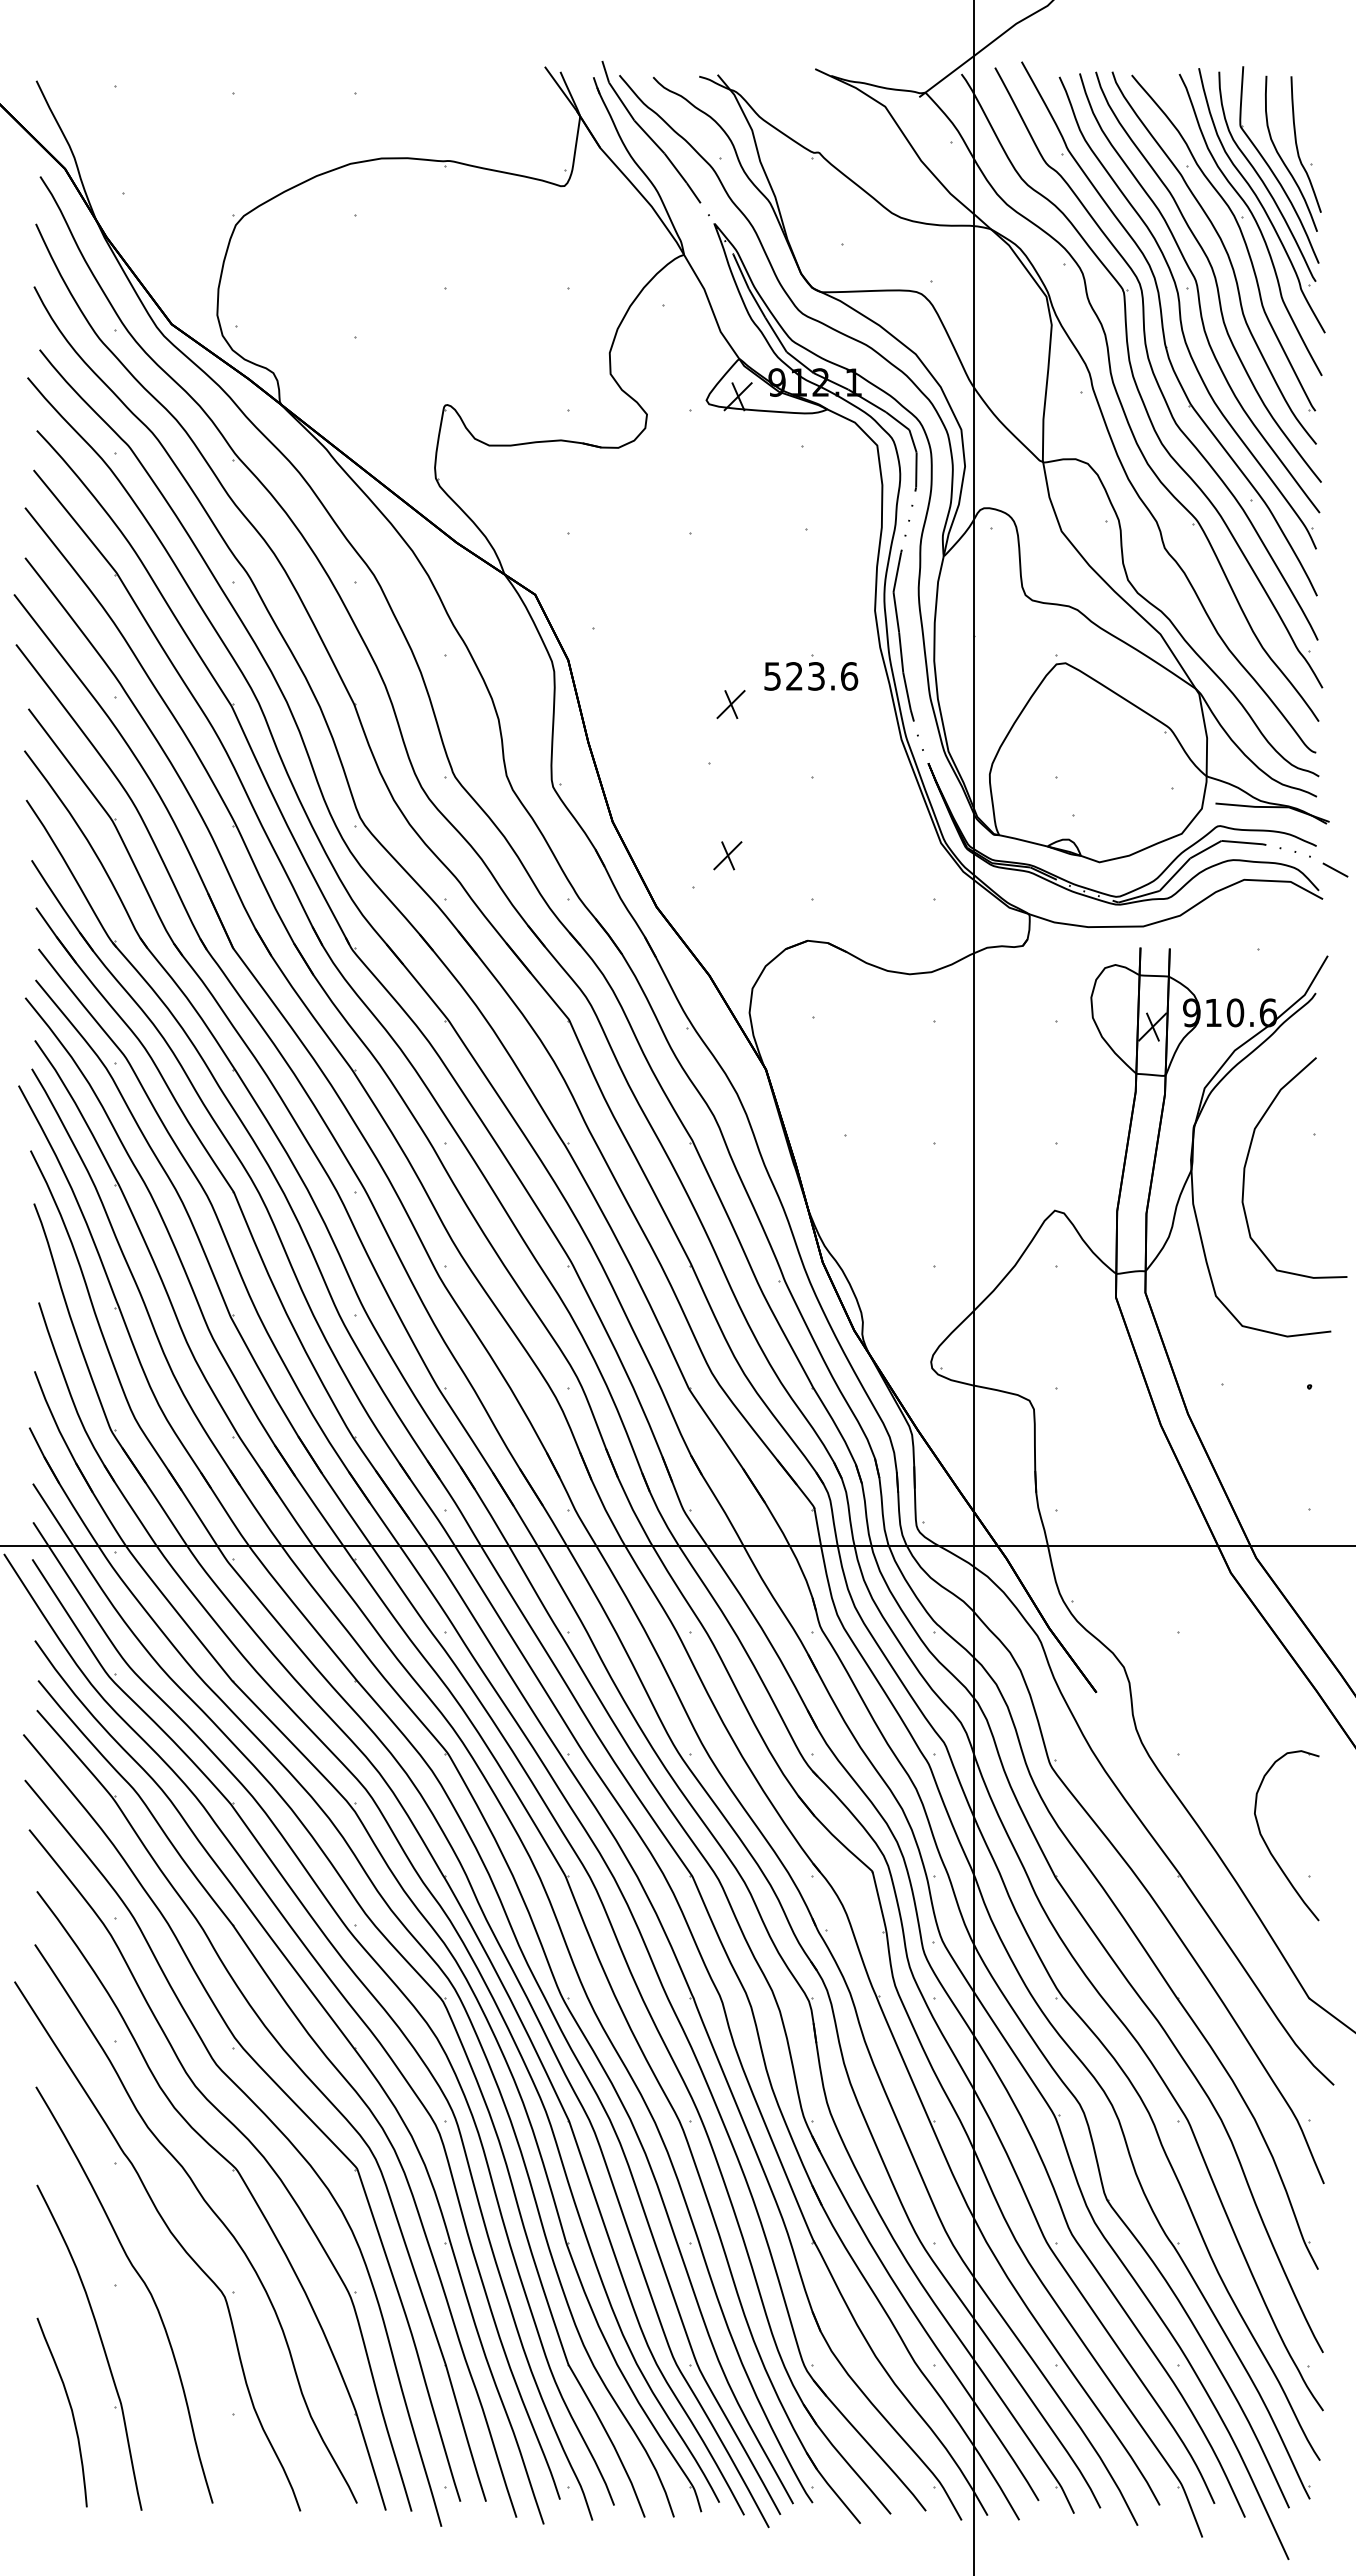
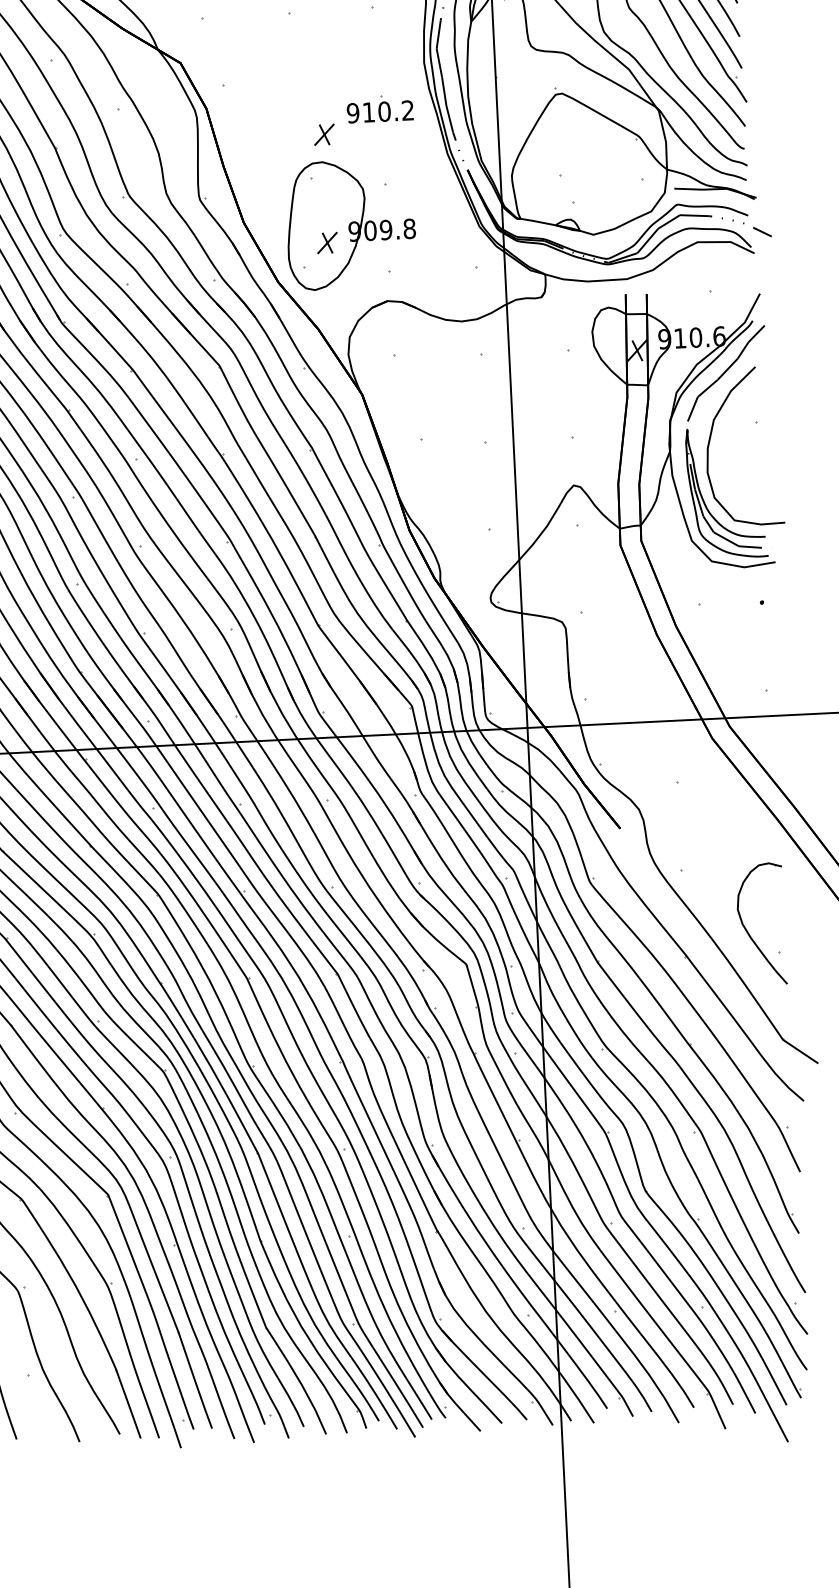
text: (811, 676) -> (380, 111), 523.6 -> 910.2
part: (762, 831) -> (351, 224), added
part: (1222, 1174) -> (692, 453), added

